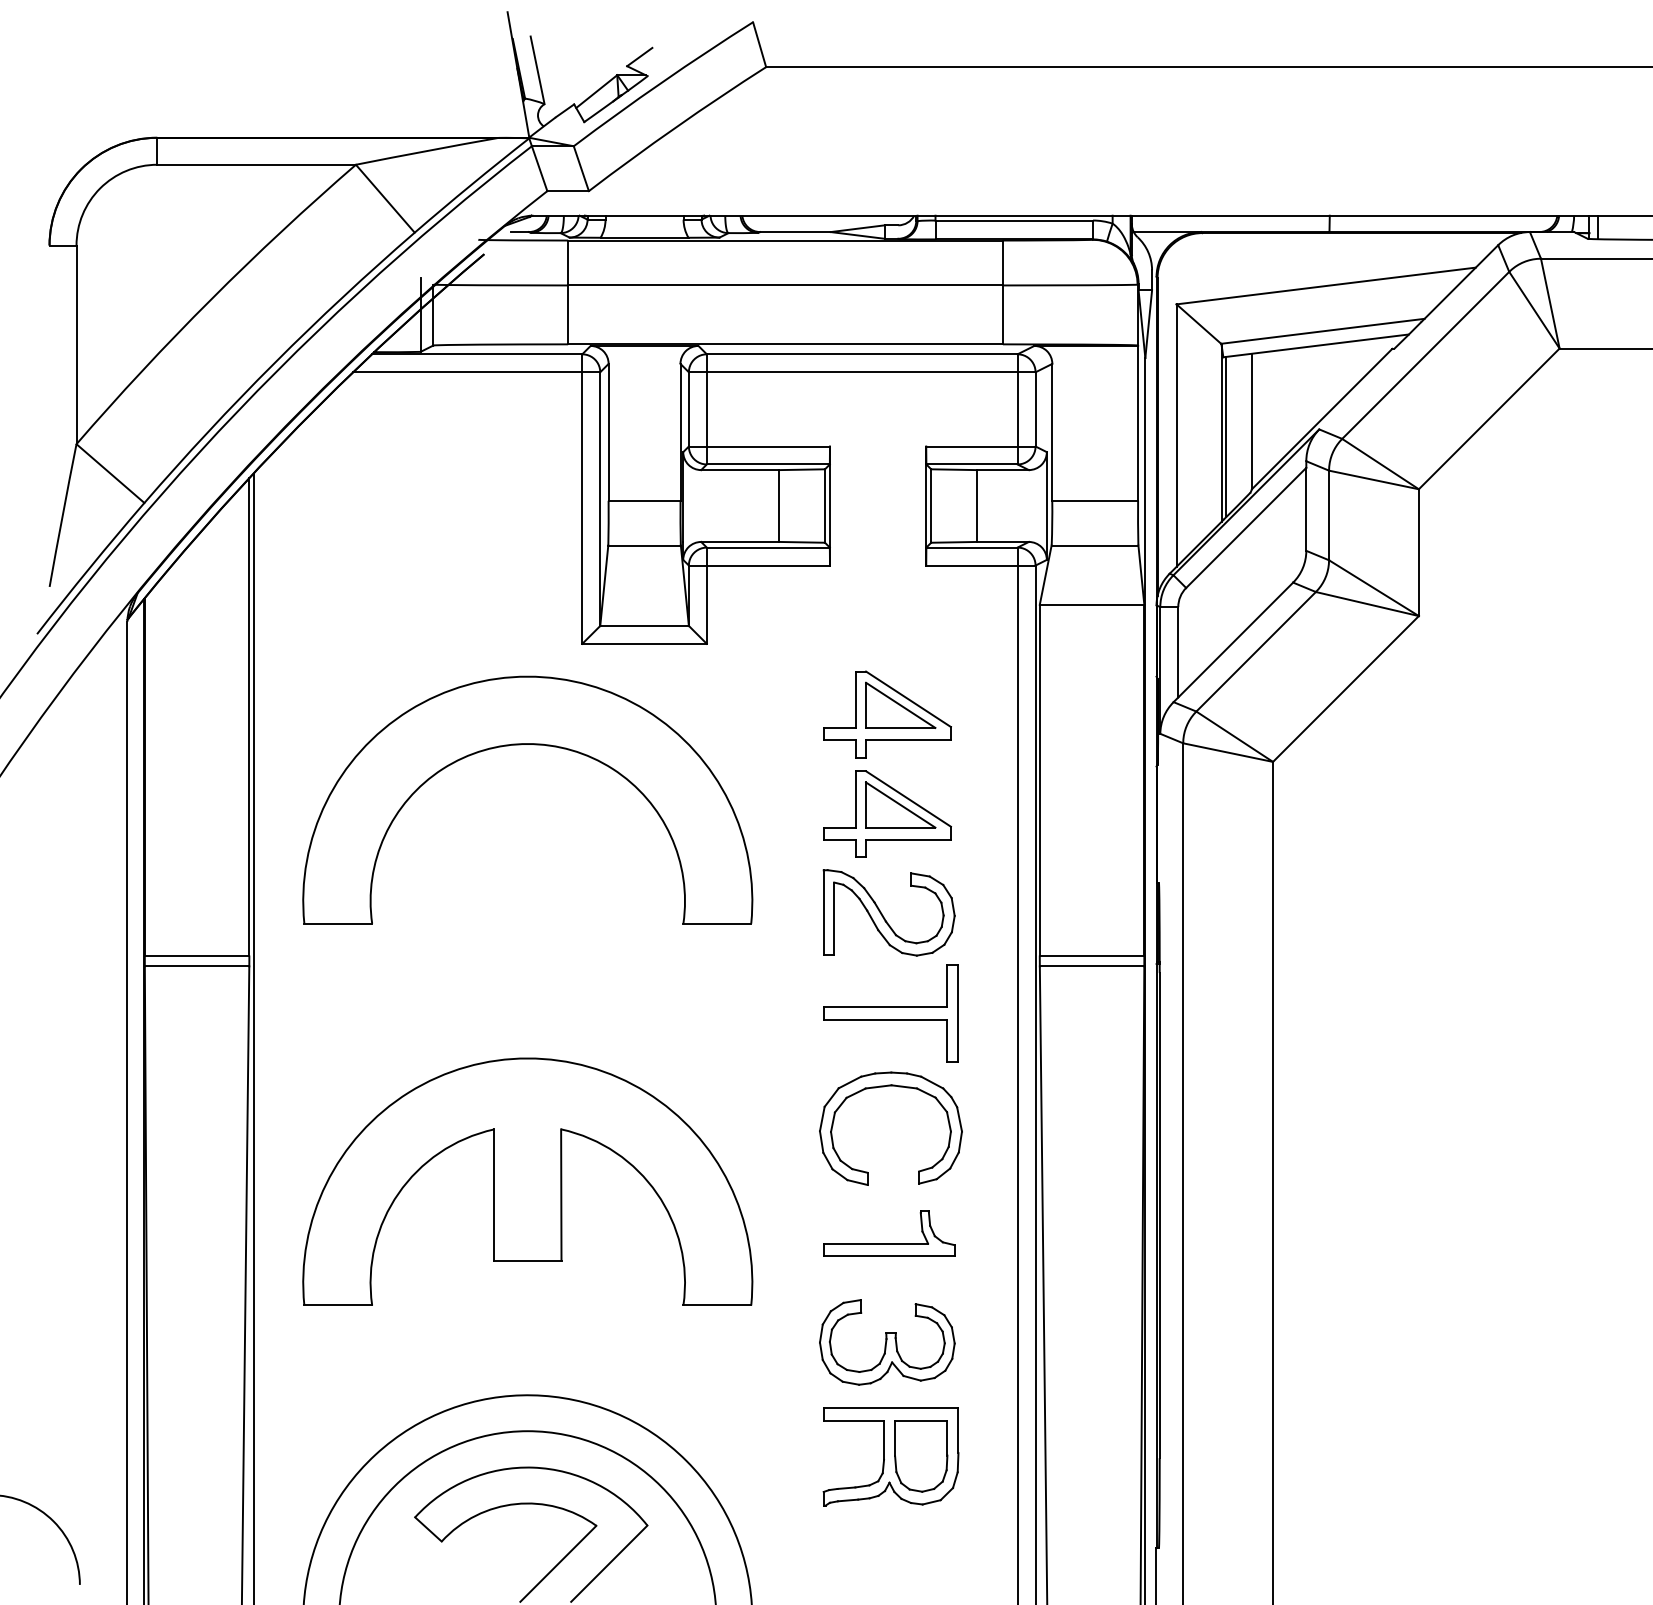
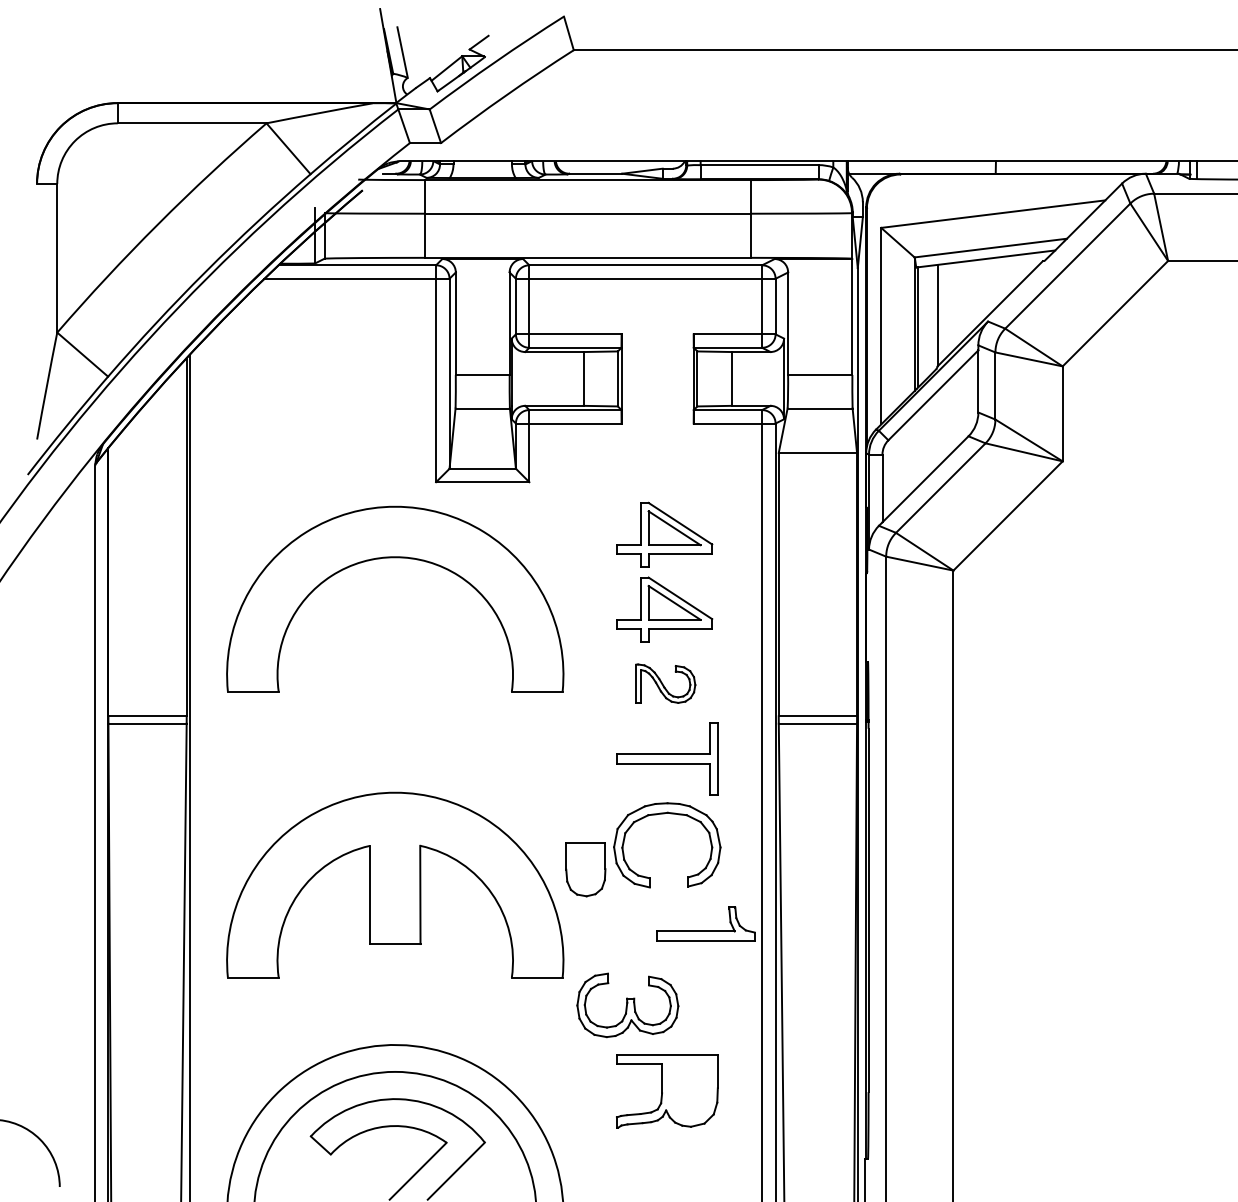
part: (888, 912) -> (665, 683), size x0.6
part: (889, 1243) -> (705, 931), moved
part: (887, 1342) -> (627, 1005), moved
part: (921, 1456) -> (586, 869), moved

